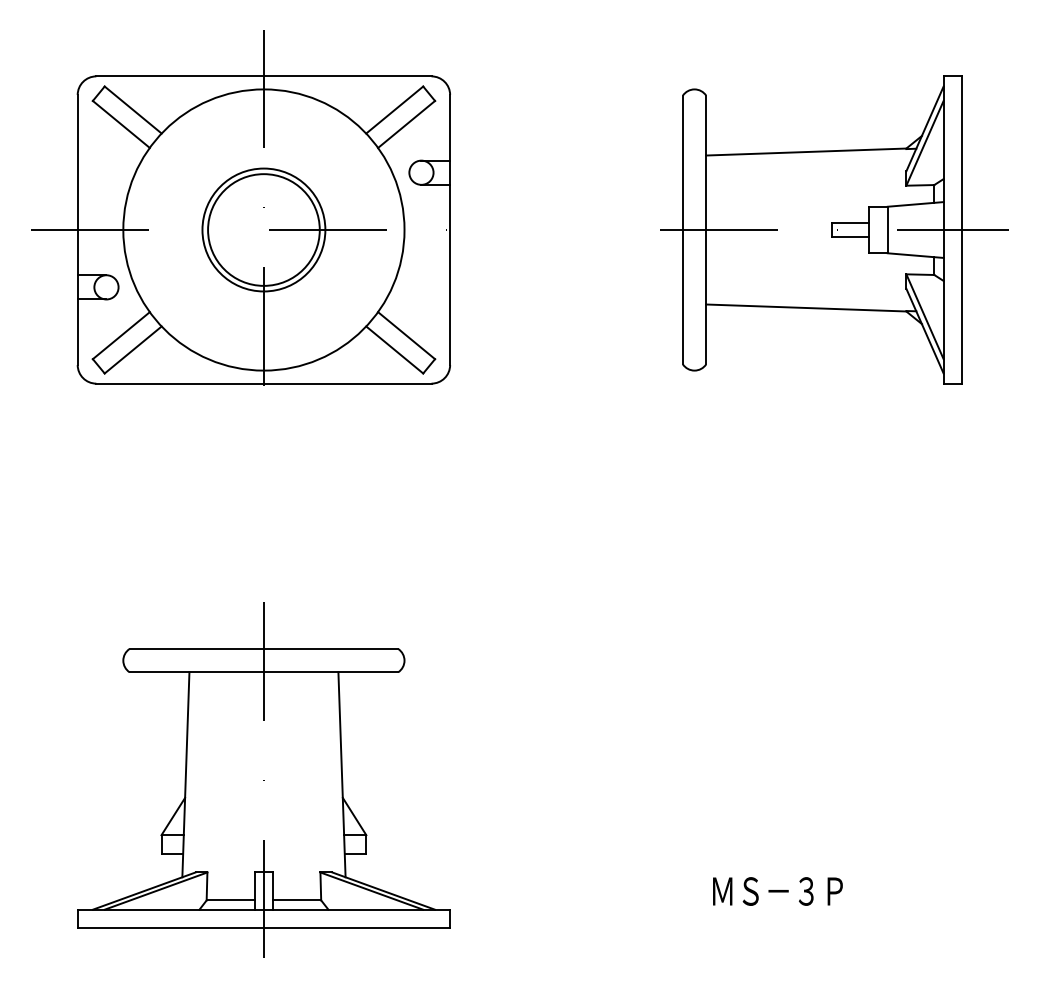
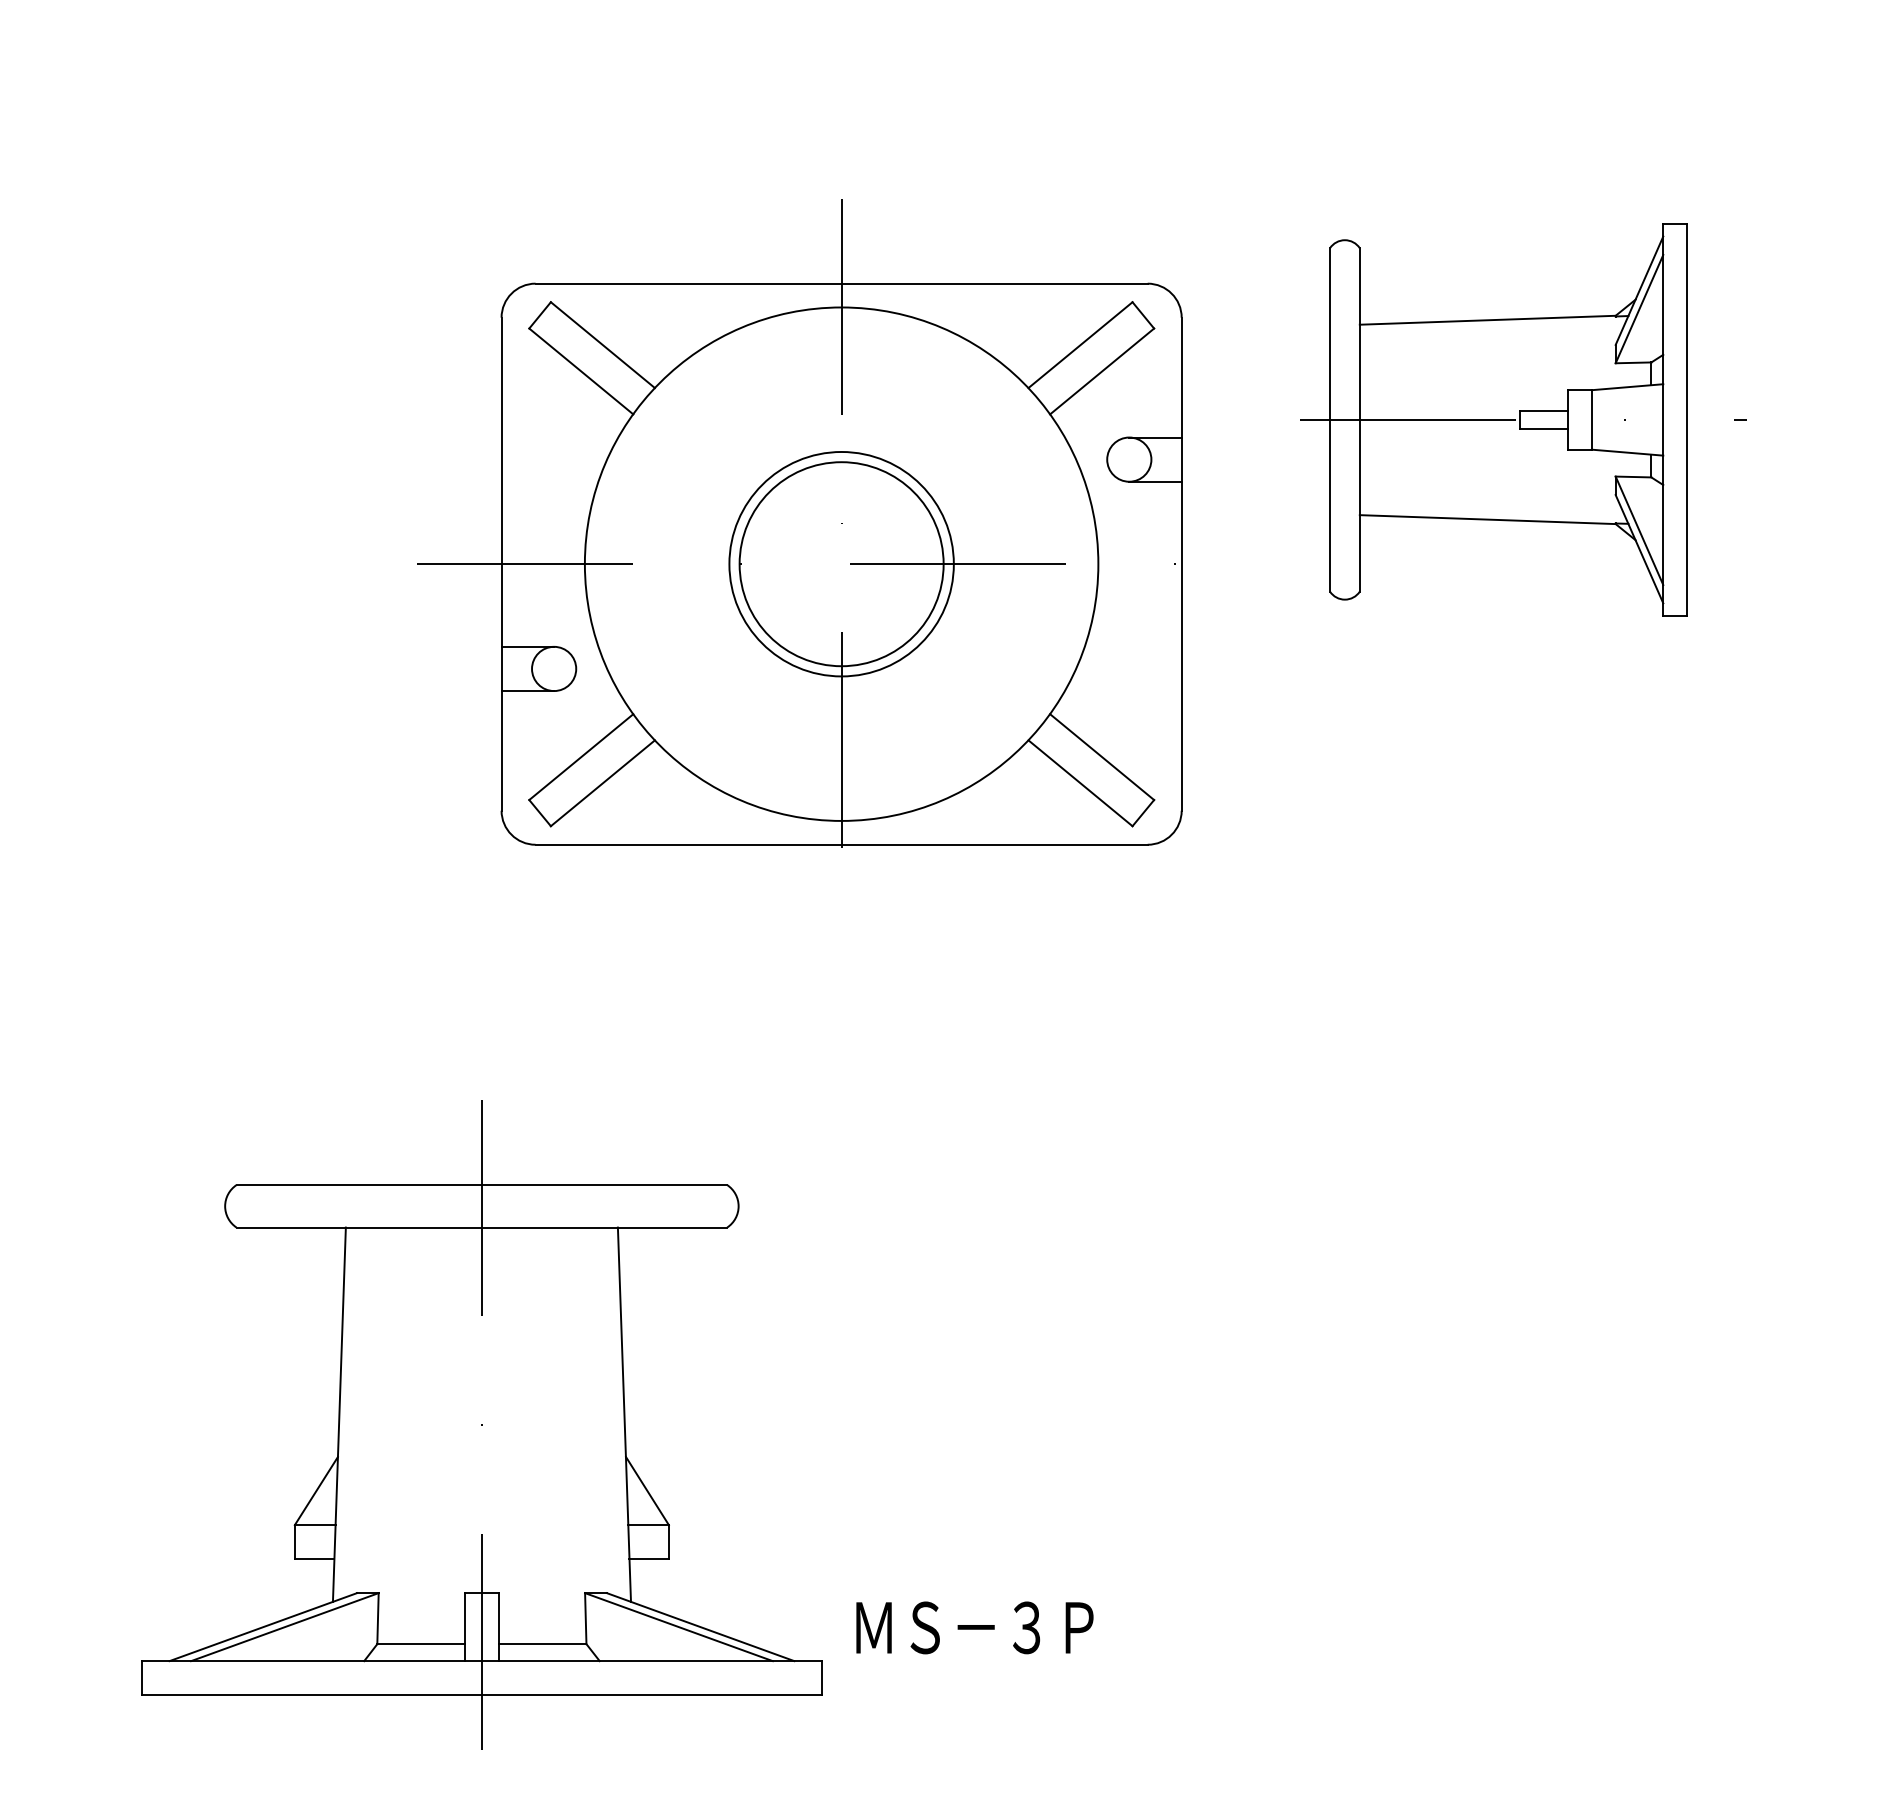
part: (240, 207) -> (798, 523), moved
part: (834, 229) -> (1523, 418), size x0.7
text: (777, 891) -> (974, 1627), moved

